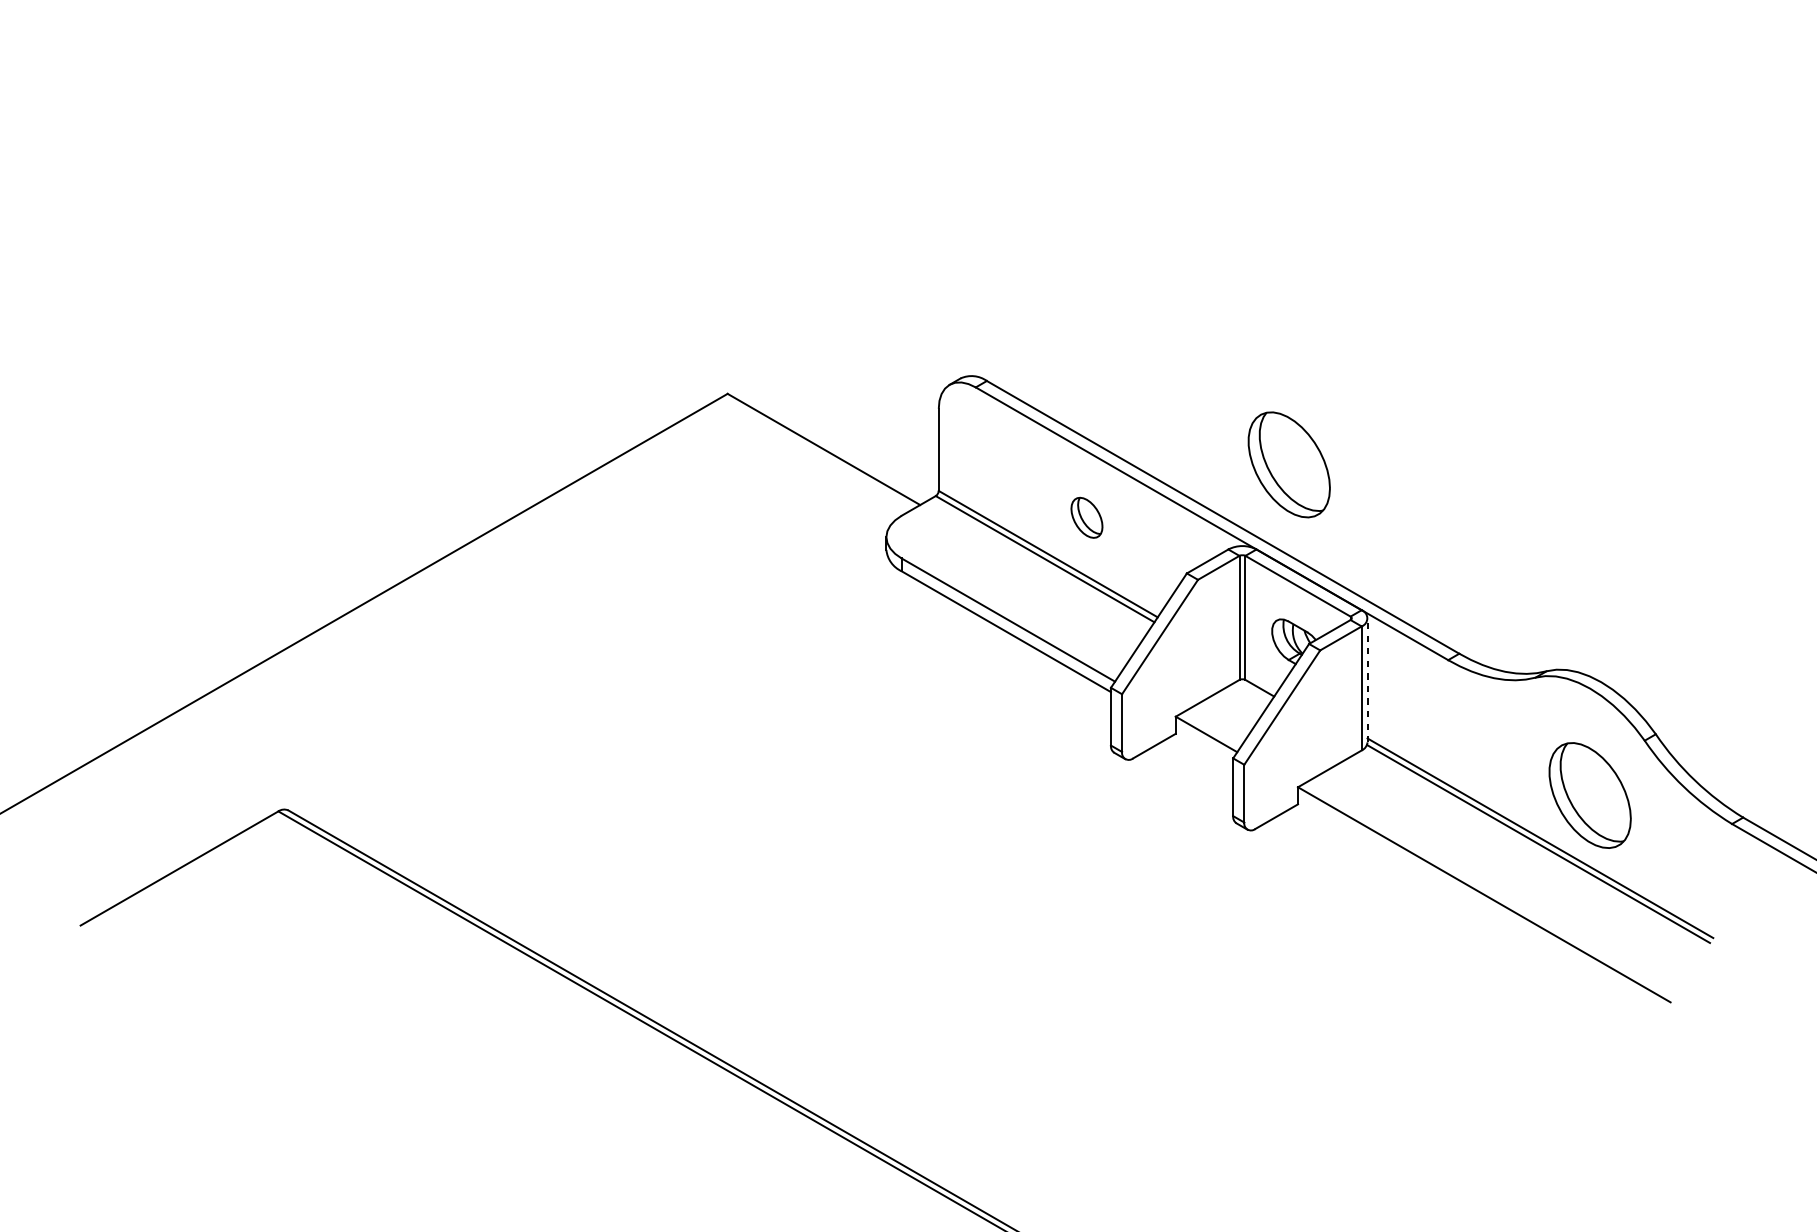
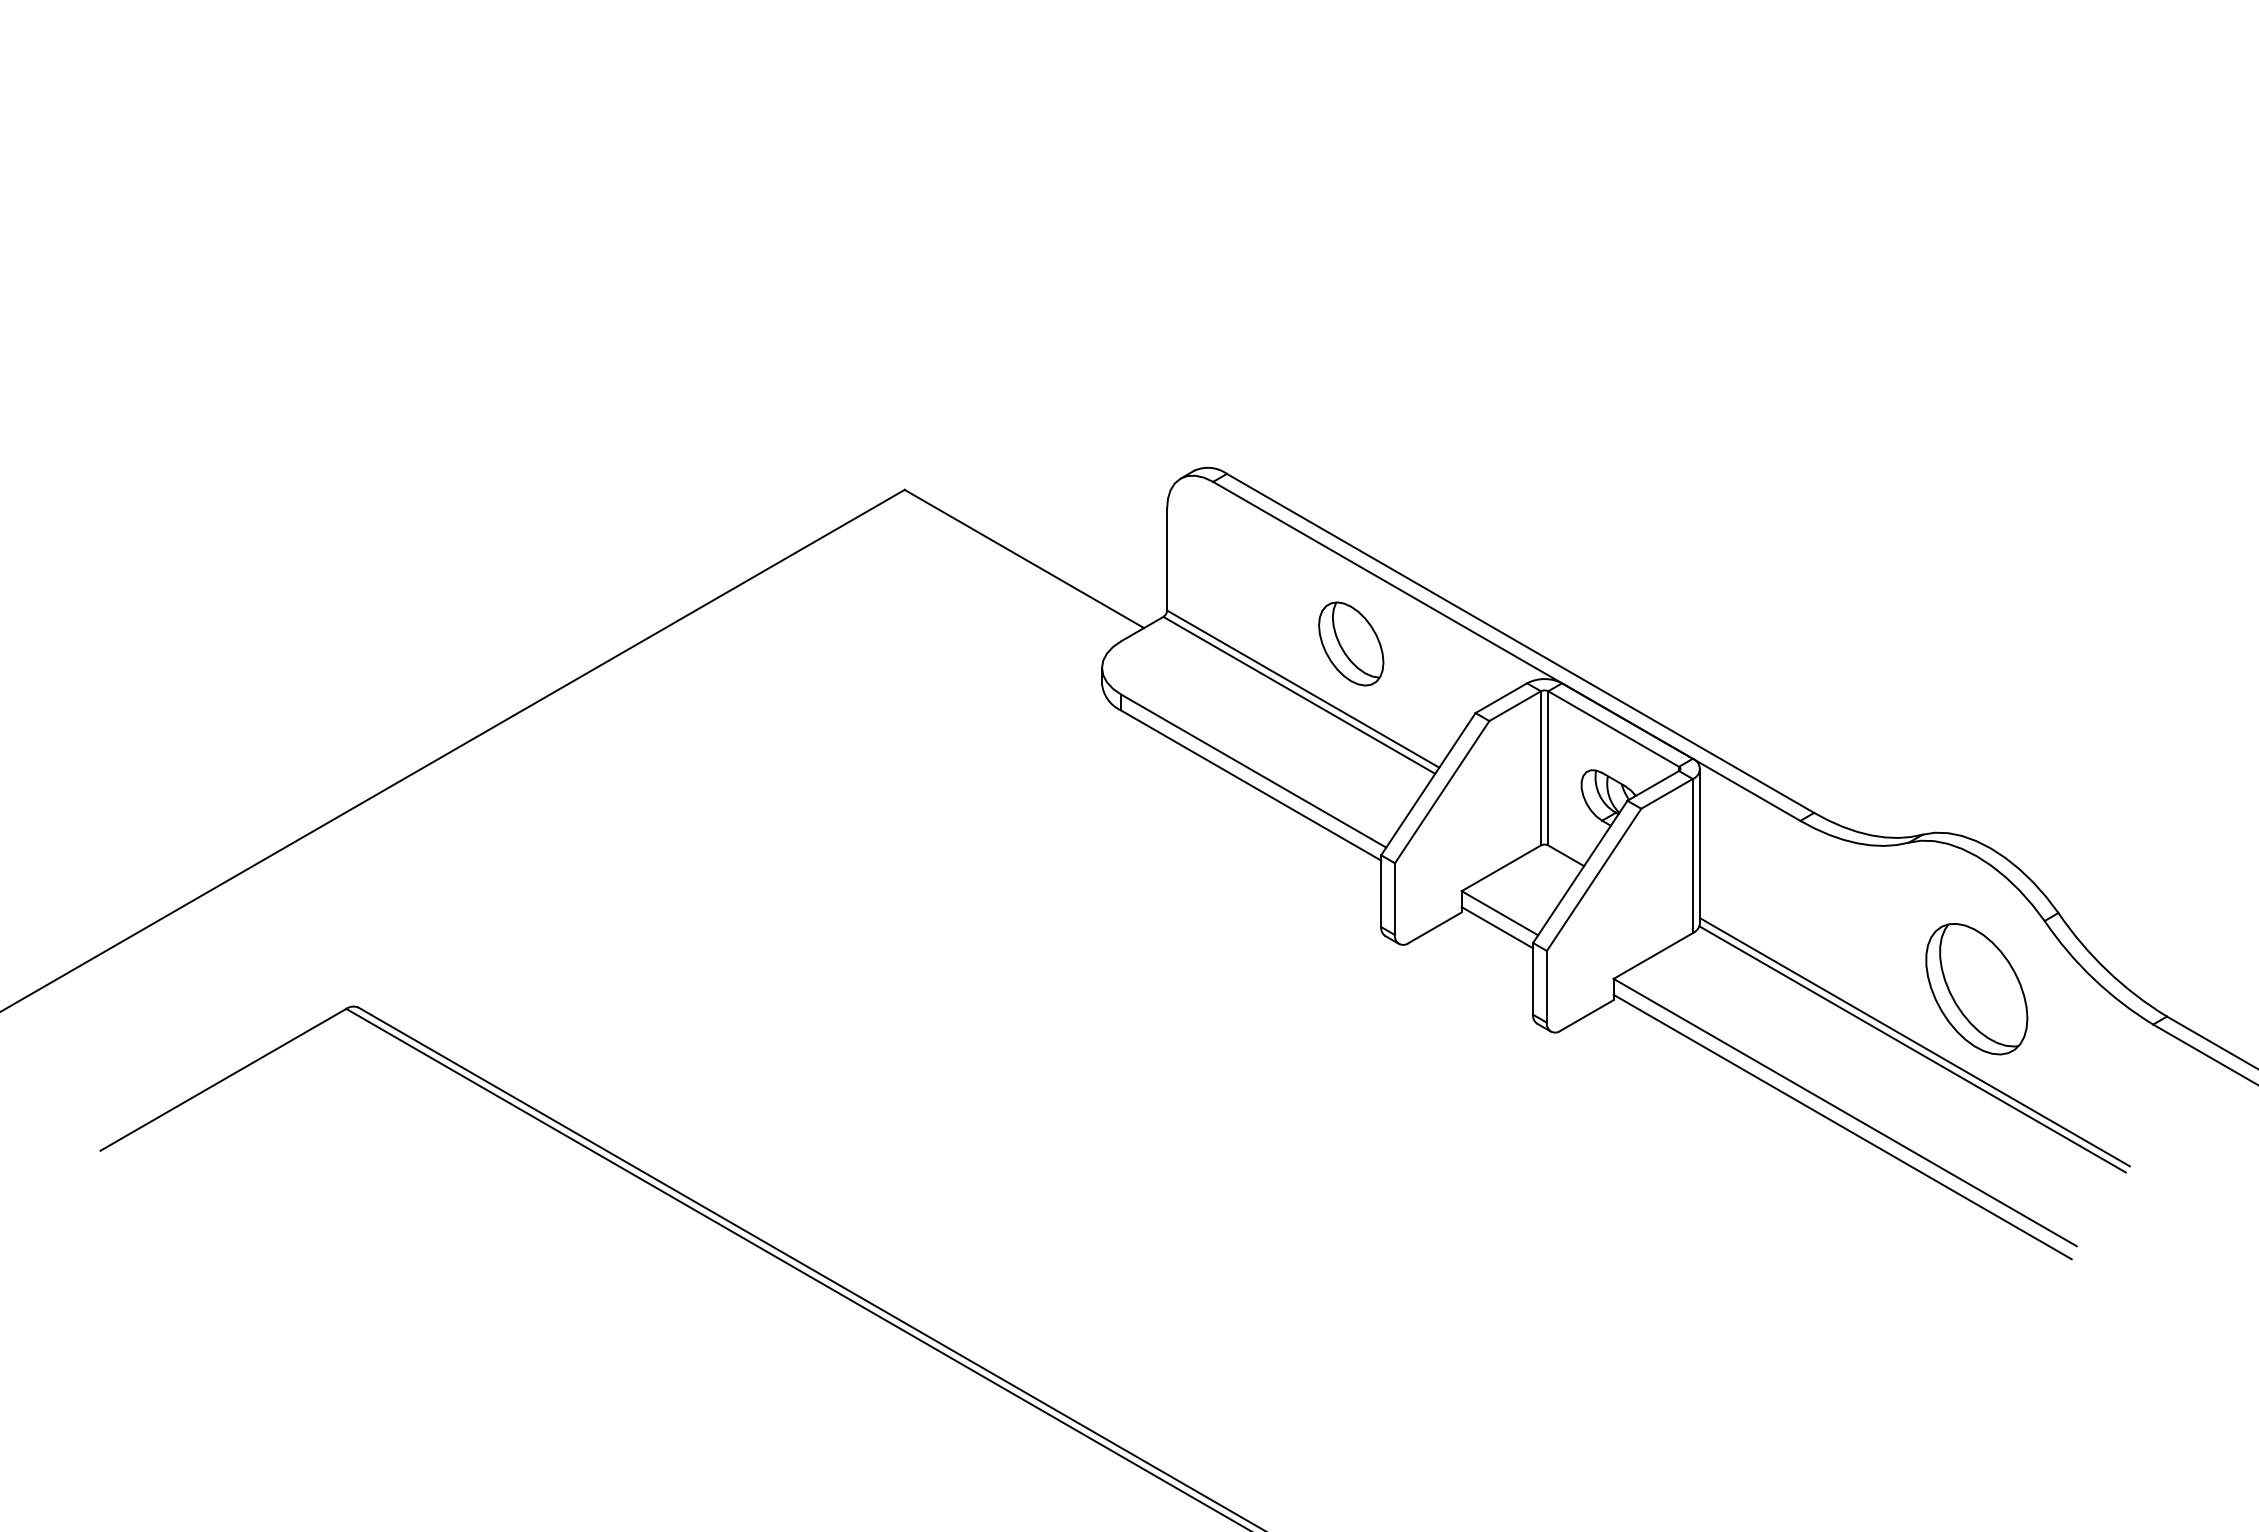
part: (1289, 465) -> (1602, 578), removed
part: (1087, 517) -> (1351, 643), size x1.67
line: (1367, 679) -> (1700, 845), dashed -> solid
line: (1204, 745) -> (1497, 927), added
line: (1482, 906) -> (1842, 1126), added

